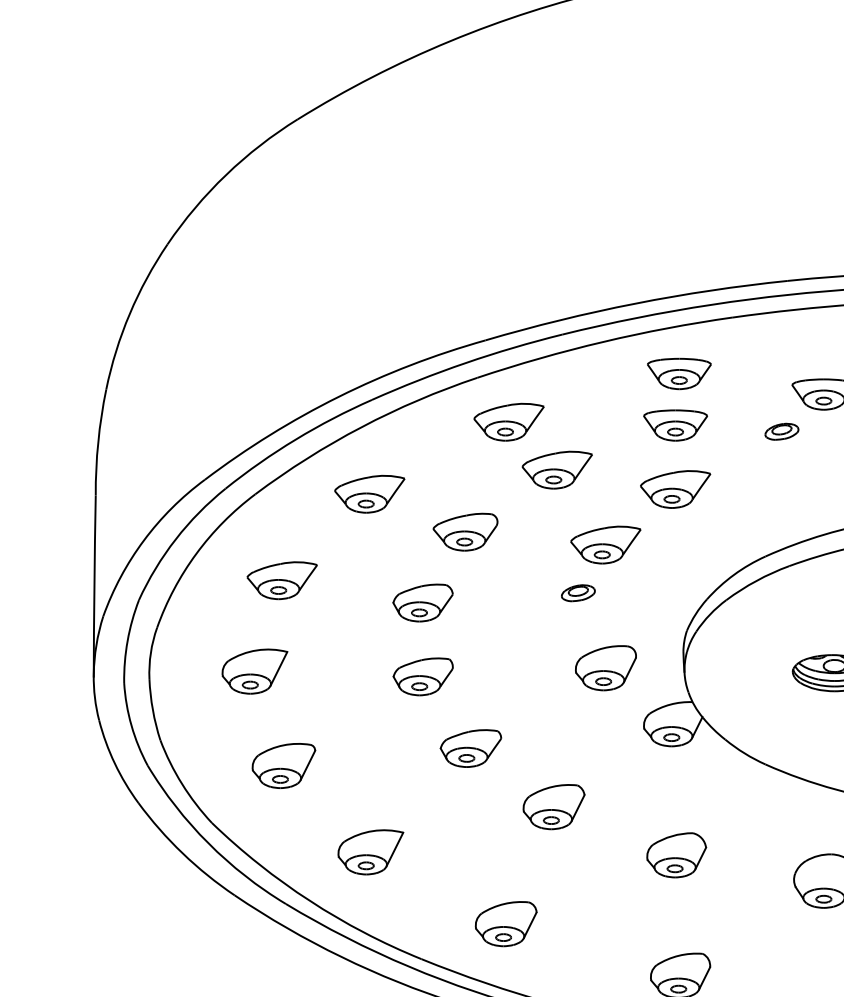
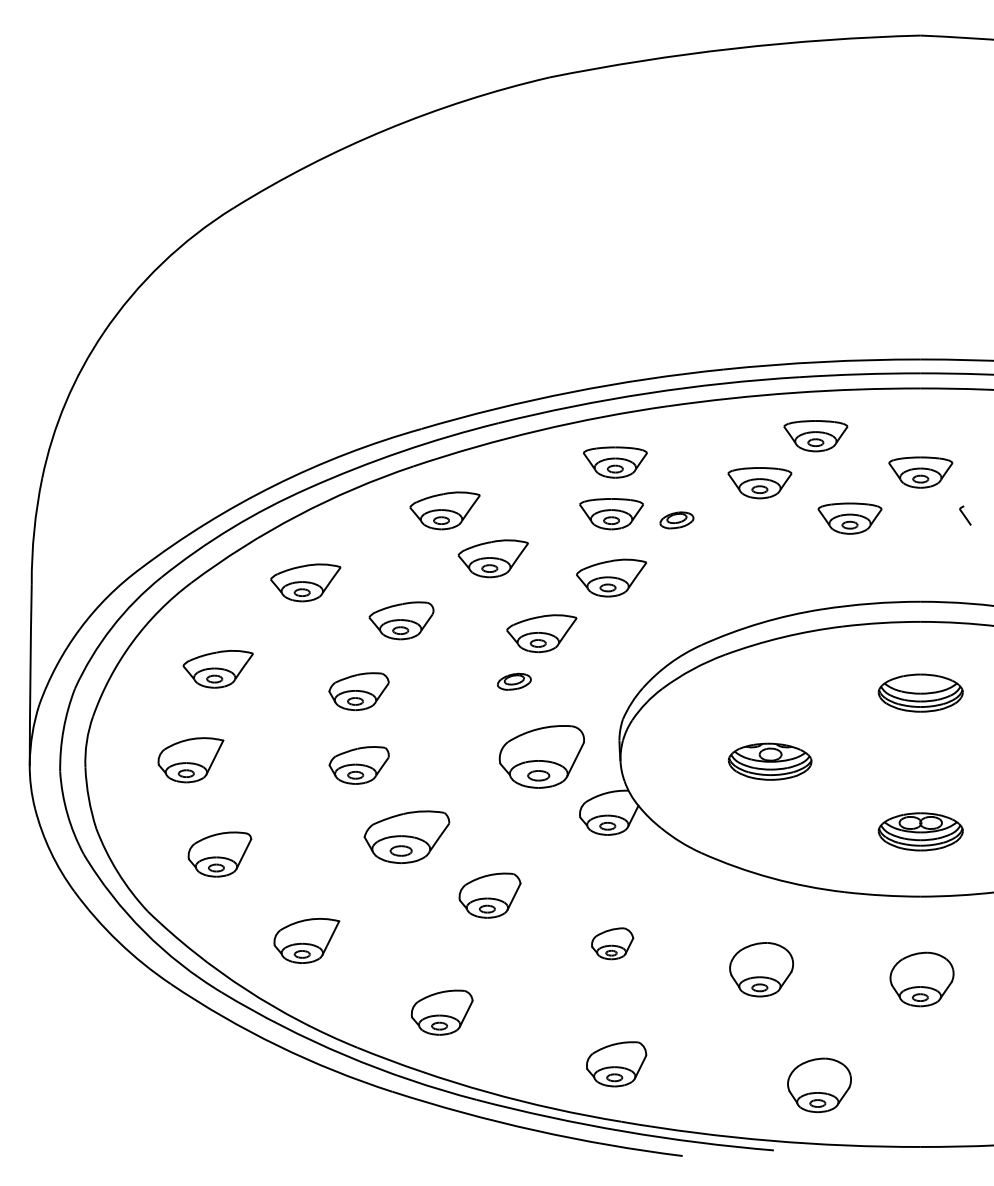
part: (781, 431) -> (676, 520), moved
part: (605, 667) -> (541, 756), size x1.4
part: (470, 747) -> (406, 836), size x1.4
part: (676, 854) -> (612, 943), size x0.7

